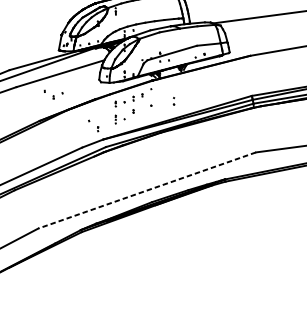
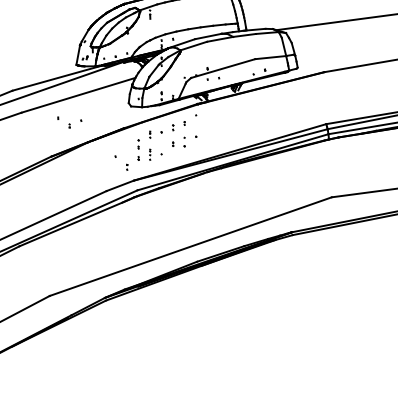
part: (173, 100) -> (184, 141), moved
part: (106, 115) -> (138, 149), added
line: (146, 190) -> (190, 246), dashed -> solid

